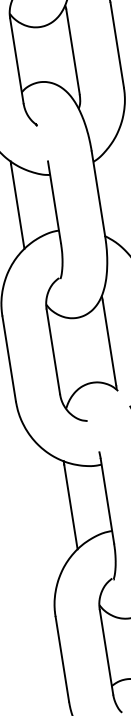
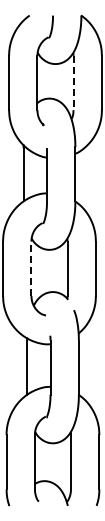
line: (73, 52) -> (73, 83), solid -> dashed
line: (53, 351) -> (31, 268), solid -> dashed

